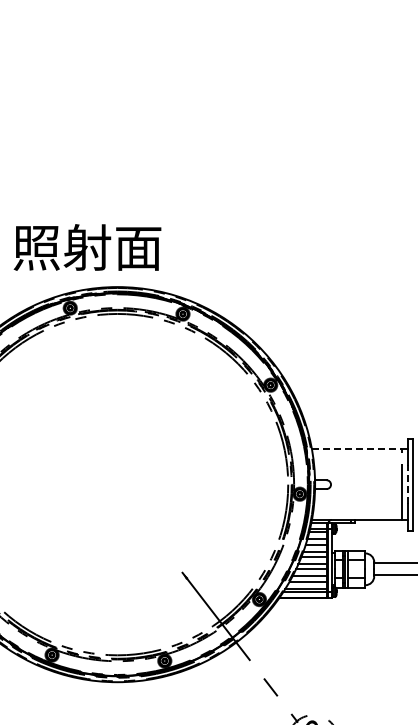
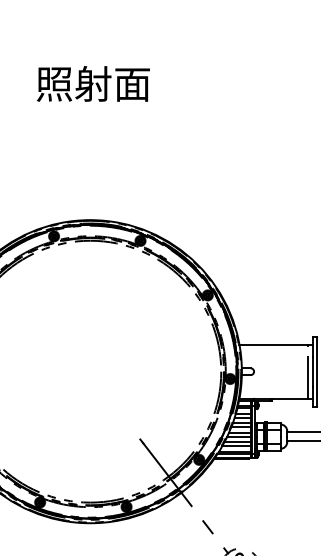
text: (87, 247) -> (93, 83), moved
line: (356, 449) -> (273, 344), dashed -> solid
line: (407, 484) -> (312, 371), dashed -> solid

